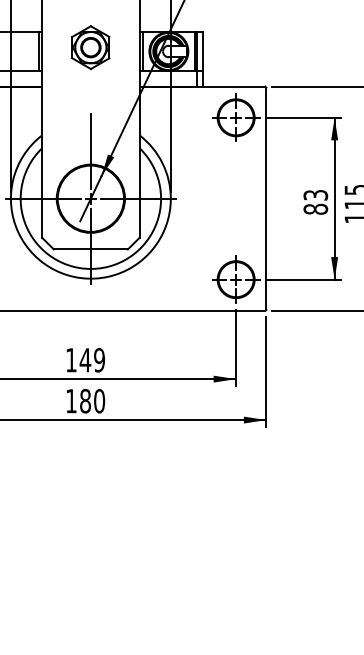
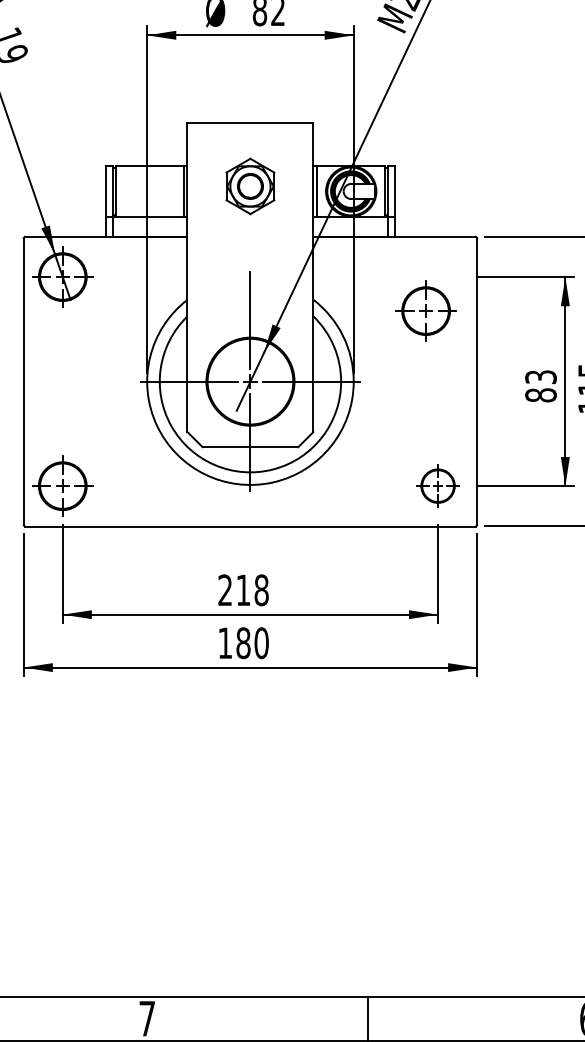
part: (235, 117) -> (425, 310), moved
part: (235, 279) -> (437, 485), size x0.7
text: (85, 360) -> (243, 590), 149 -> 218

